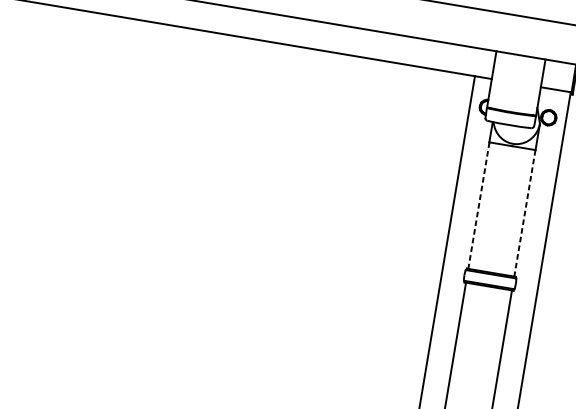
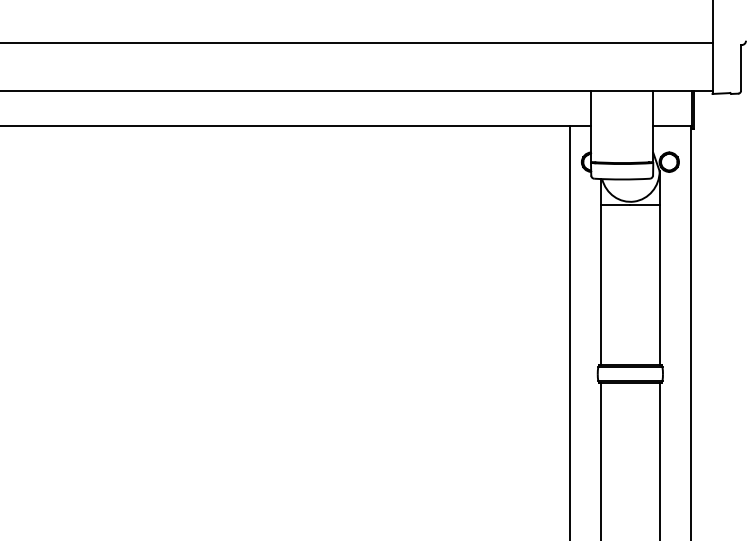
line: (479, 205) -> (601, 285), dashed -> solid
line: (524, 213) -> (659, 285), dashed -> solid

